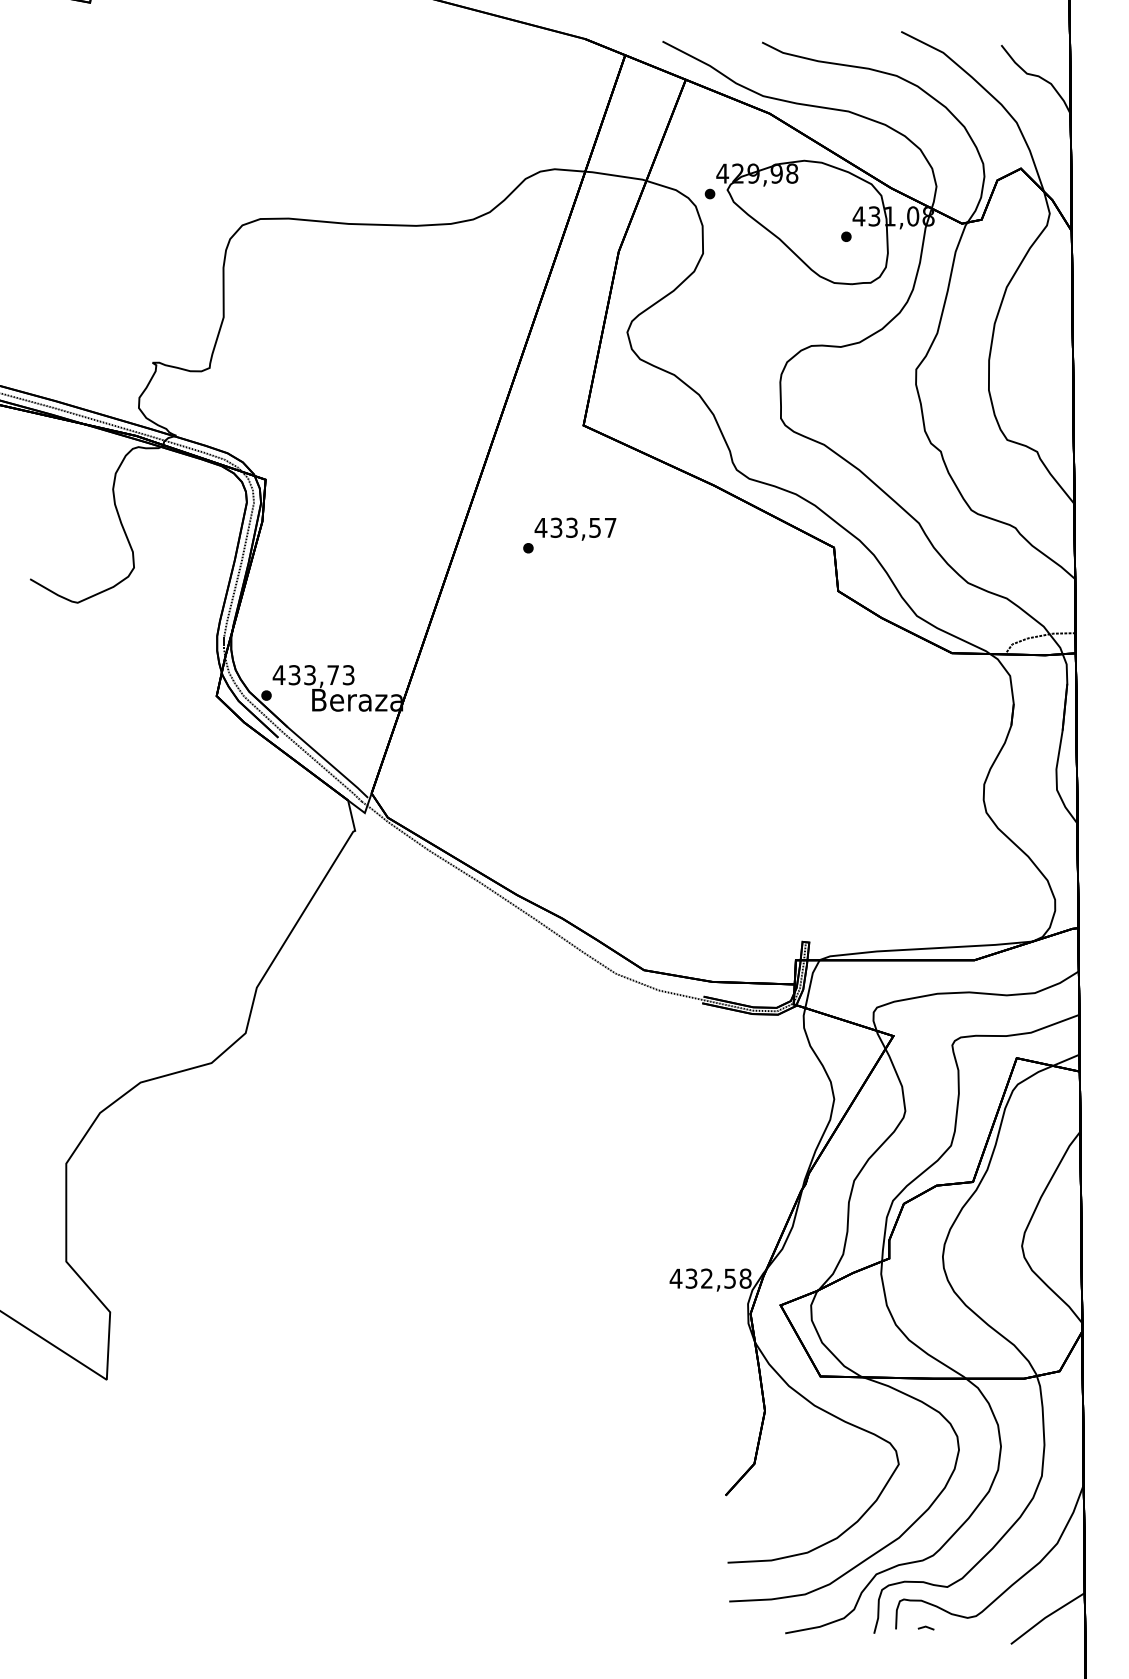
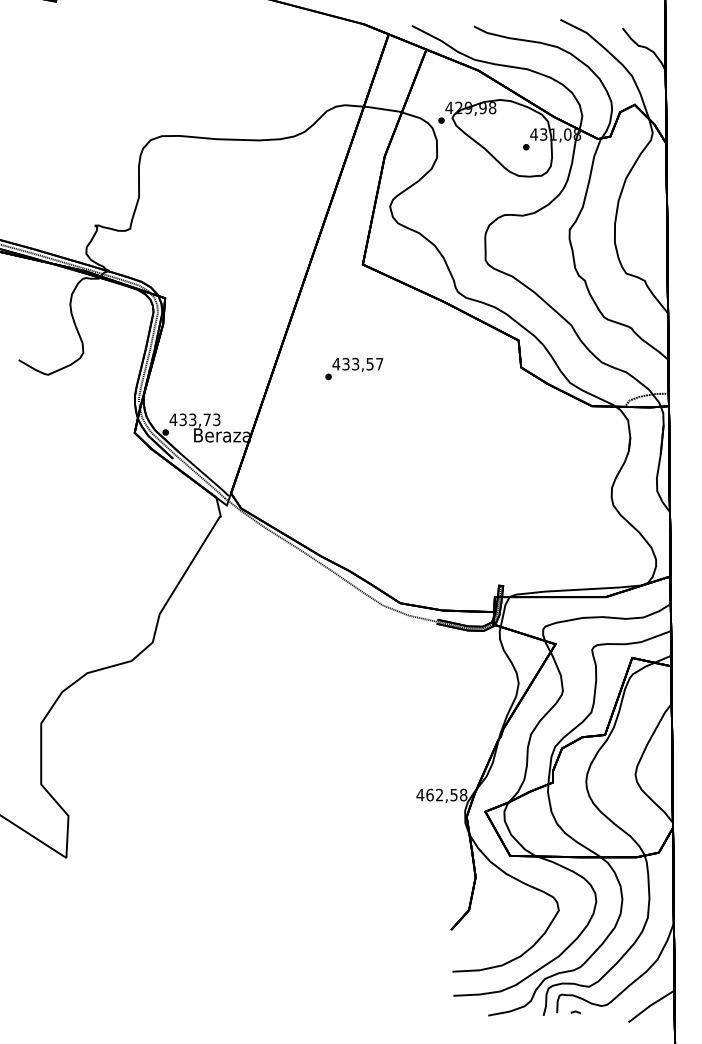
text: (570, 536) -> (354, 369), moved
text: (690, 1277) -> (429, 794), 432,58 -> 462,58

